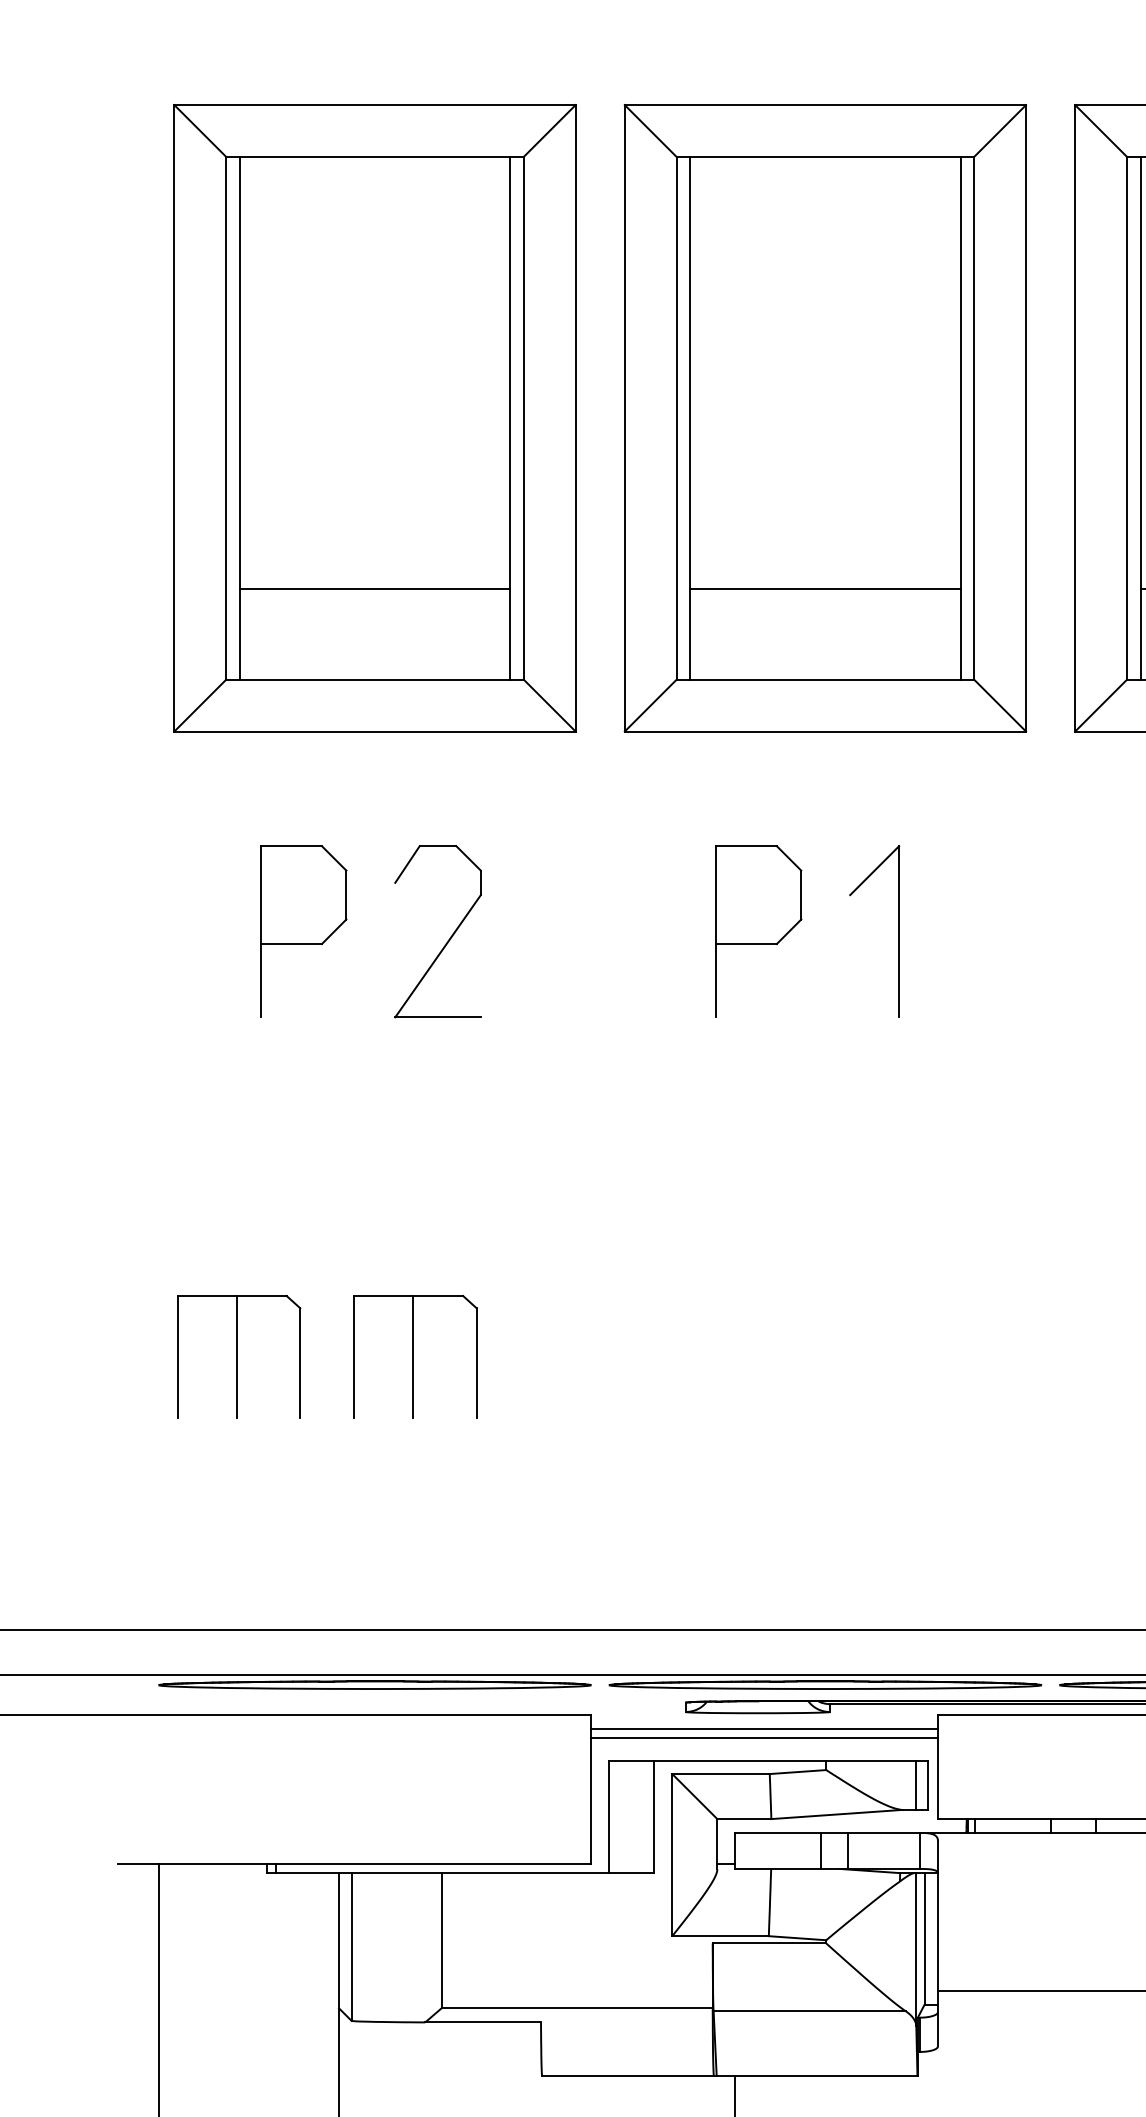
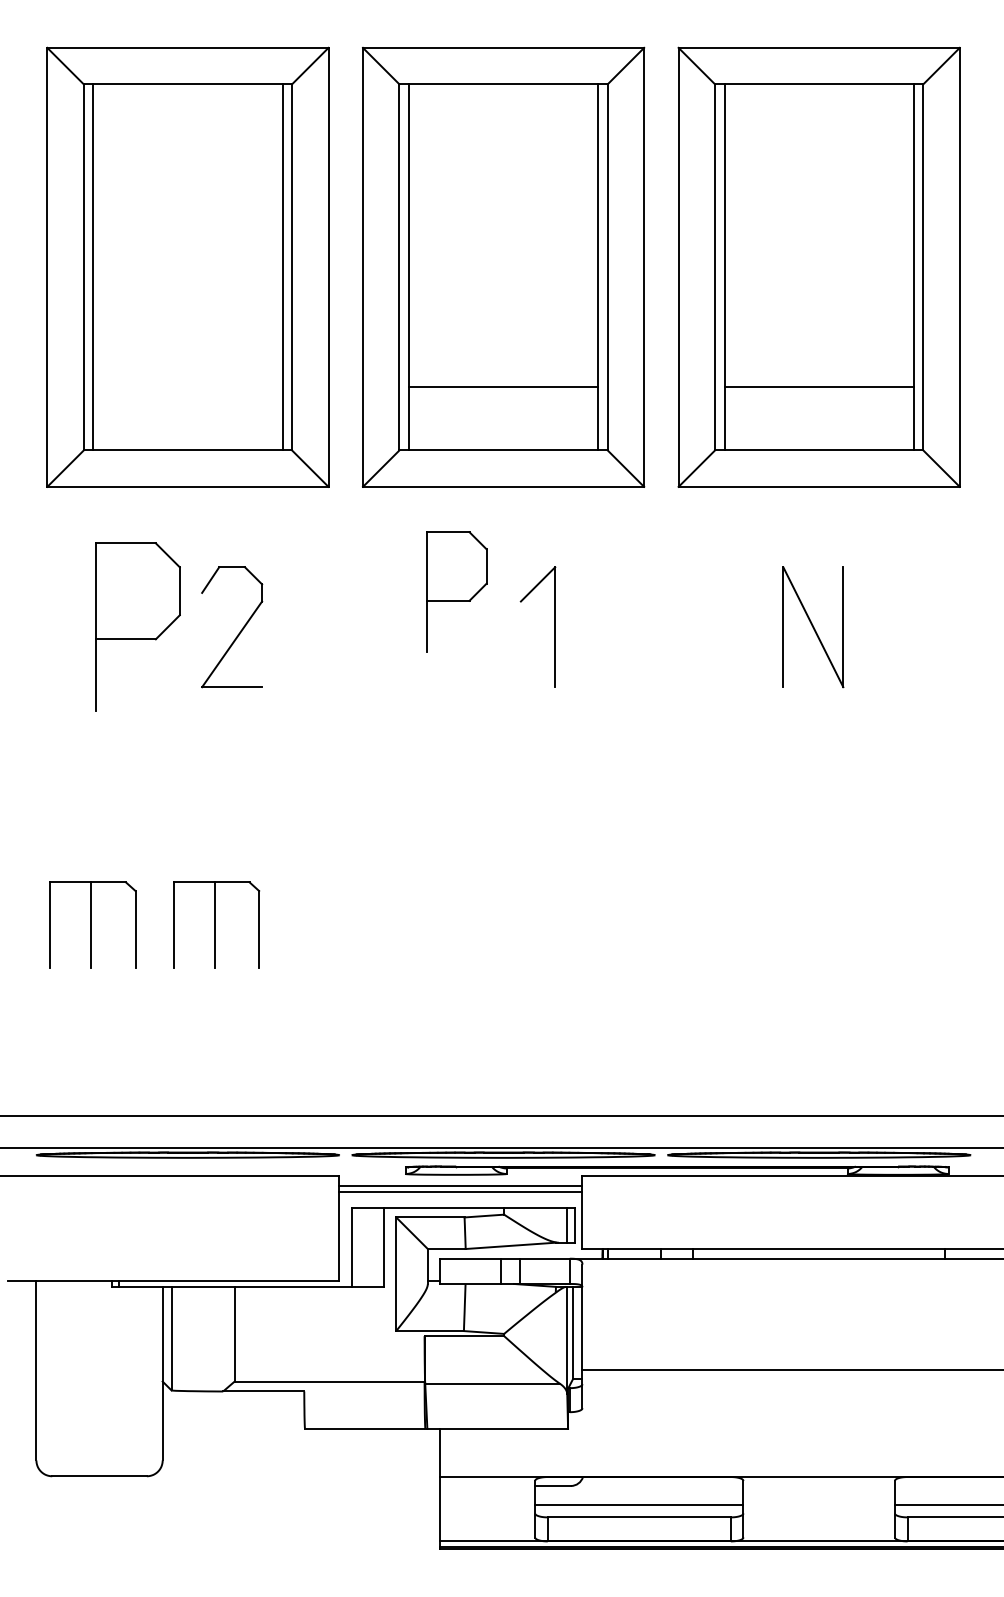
line: (374, 589) -> (187, 387), removed
part: (303, 930) -> (137, 626), size x1.4
part: (758, 930) -> (456, 591), moved

